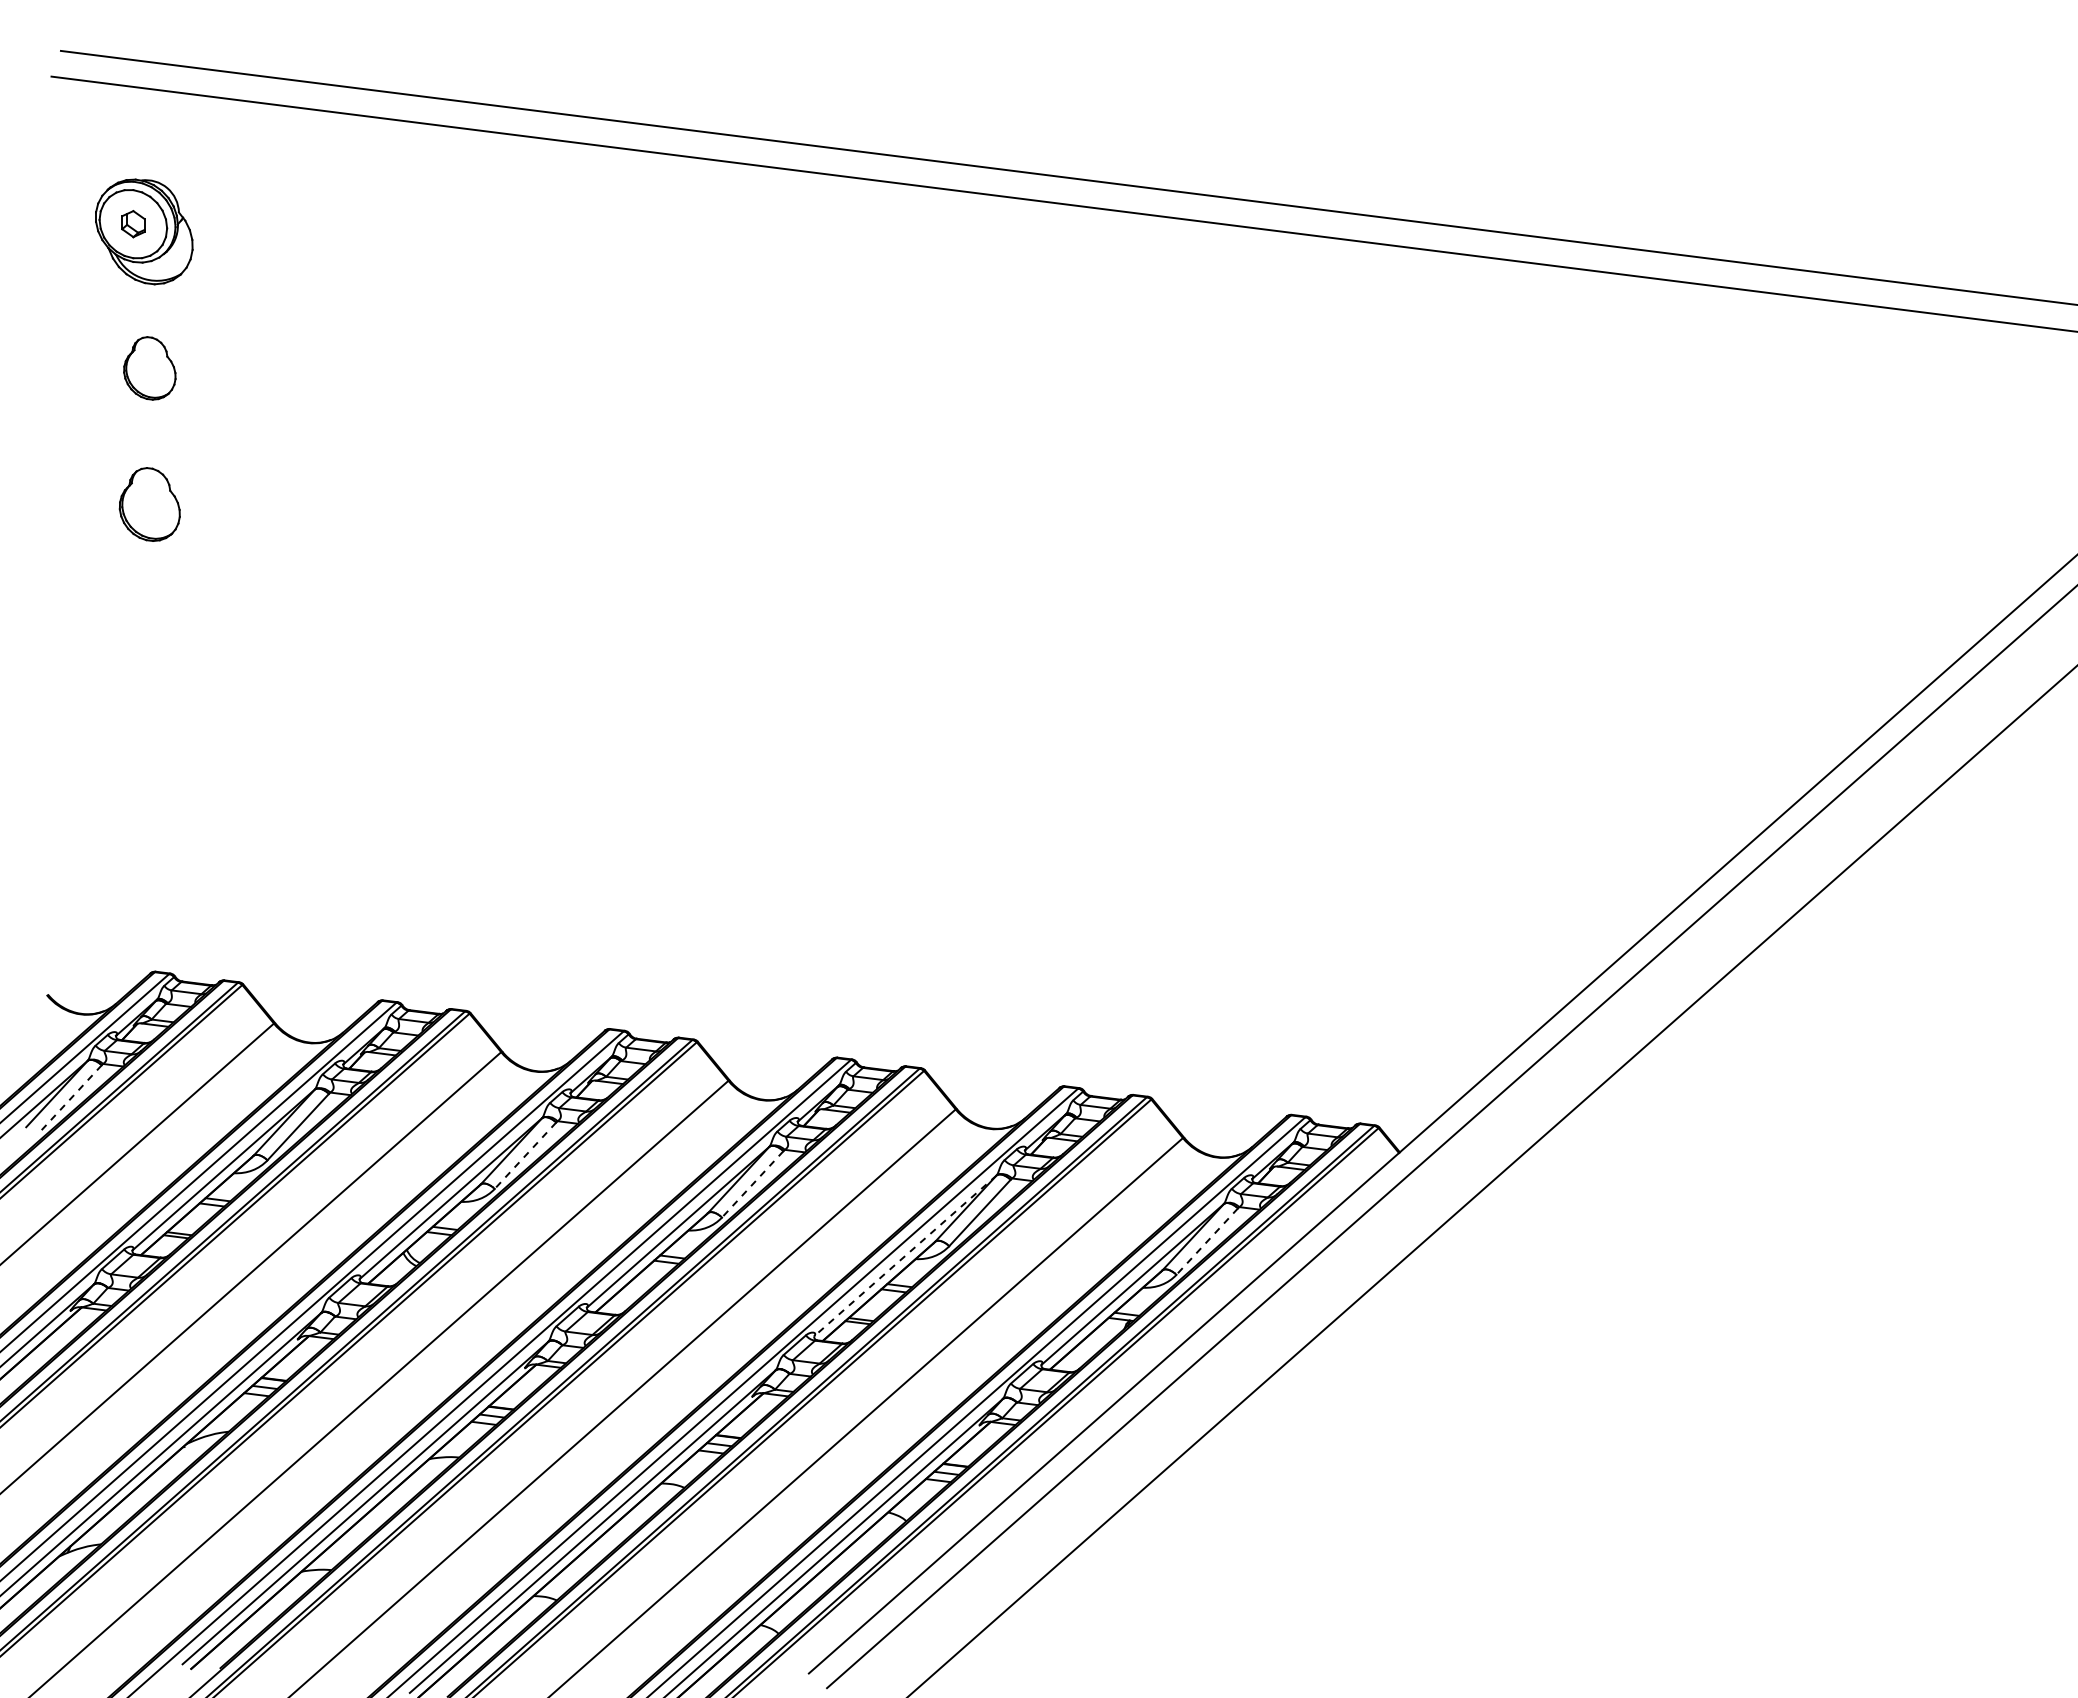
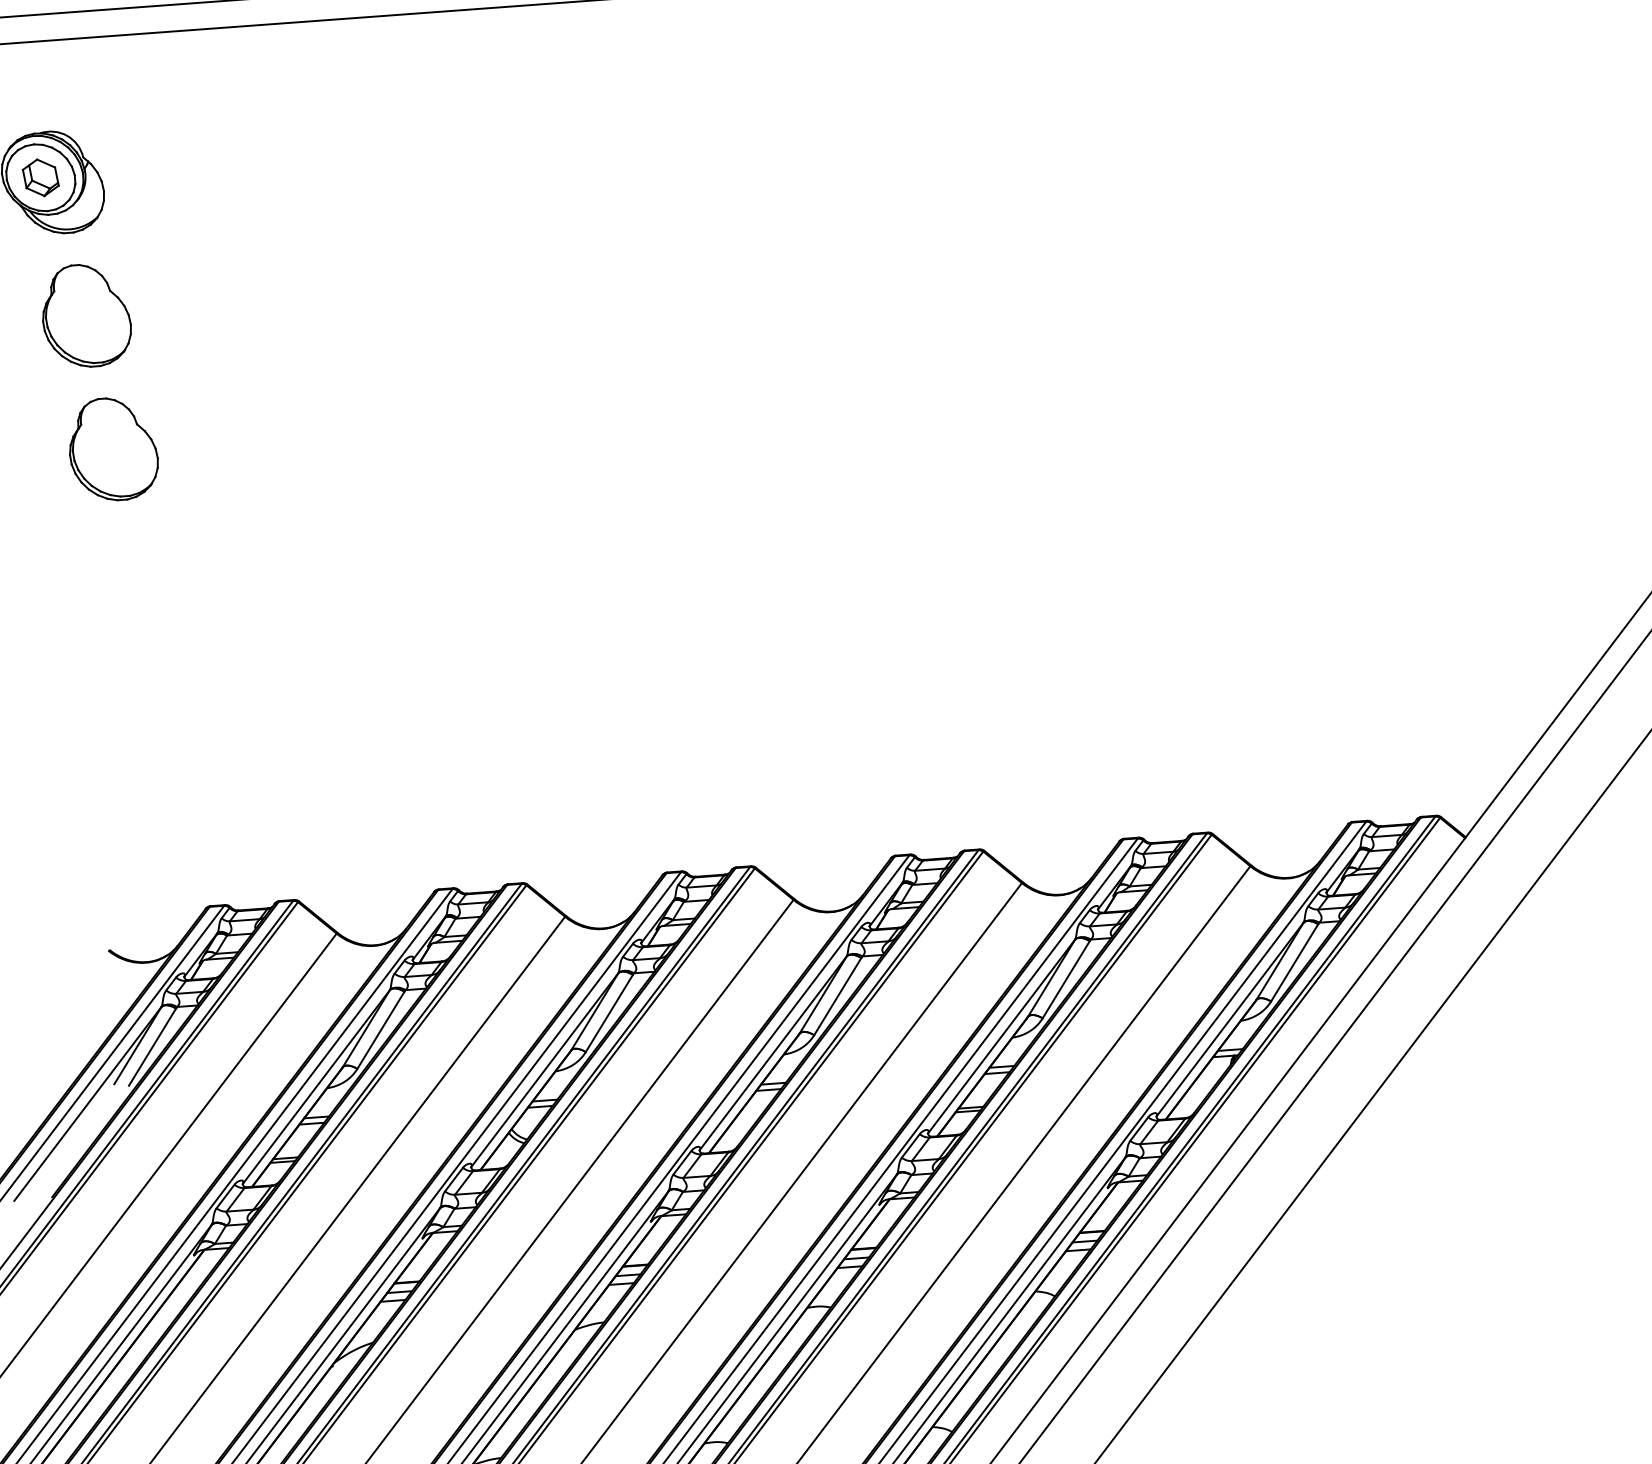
part: (133, 223) -> (40, 177), size x1.43
part: (149, 368) -> (85, 316), size x1.67
part: (149, 504) -> (112, 449), size x1.43
line: (70, 1098) -> (152, 1047), dashed -> solid
line: (525, 1156) -> (609, 1014), dashed -> solid
line: (752, 1184) -> (837, 996), dashed -> solid
line: (1206, 1241) -> (1293, 962), dashed -> solid
line: (905, 1255) -> (1001, 1036), dashed -> solid

